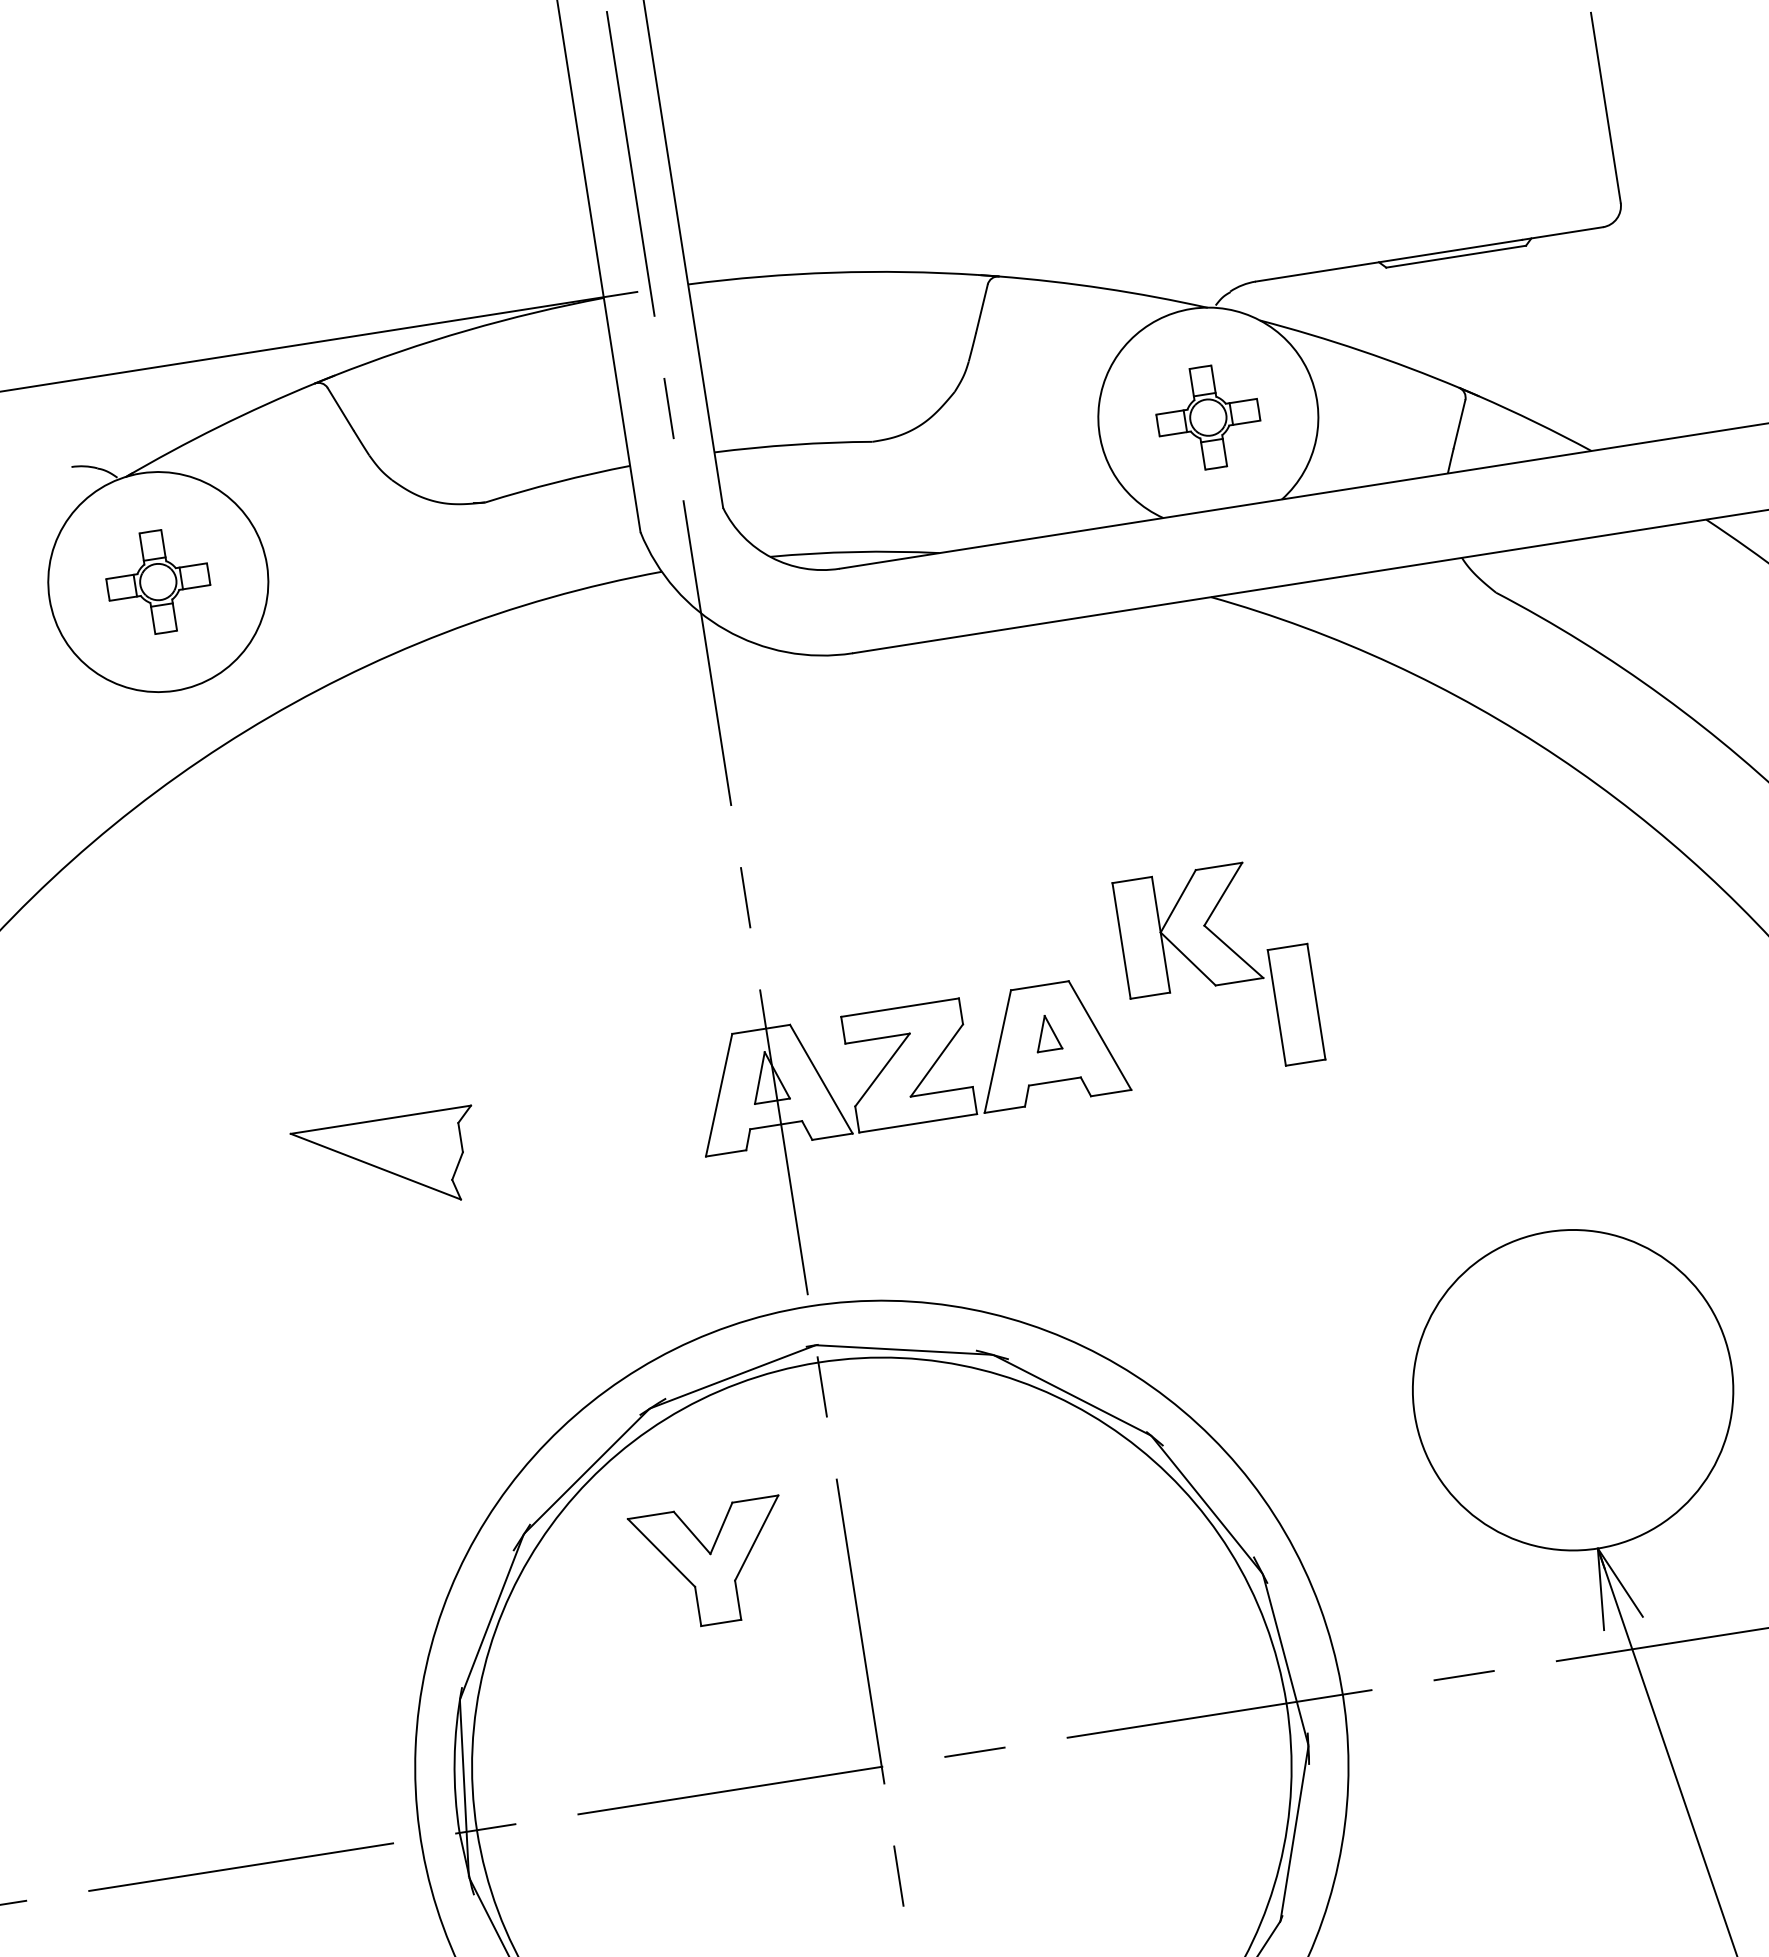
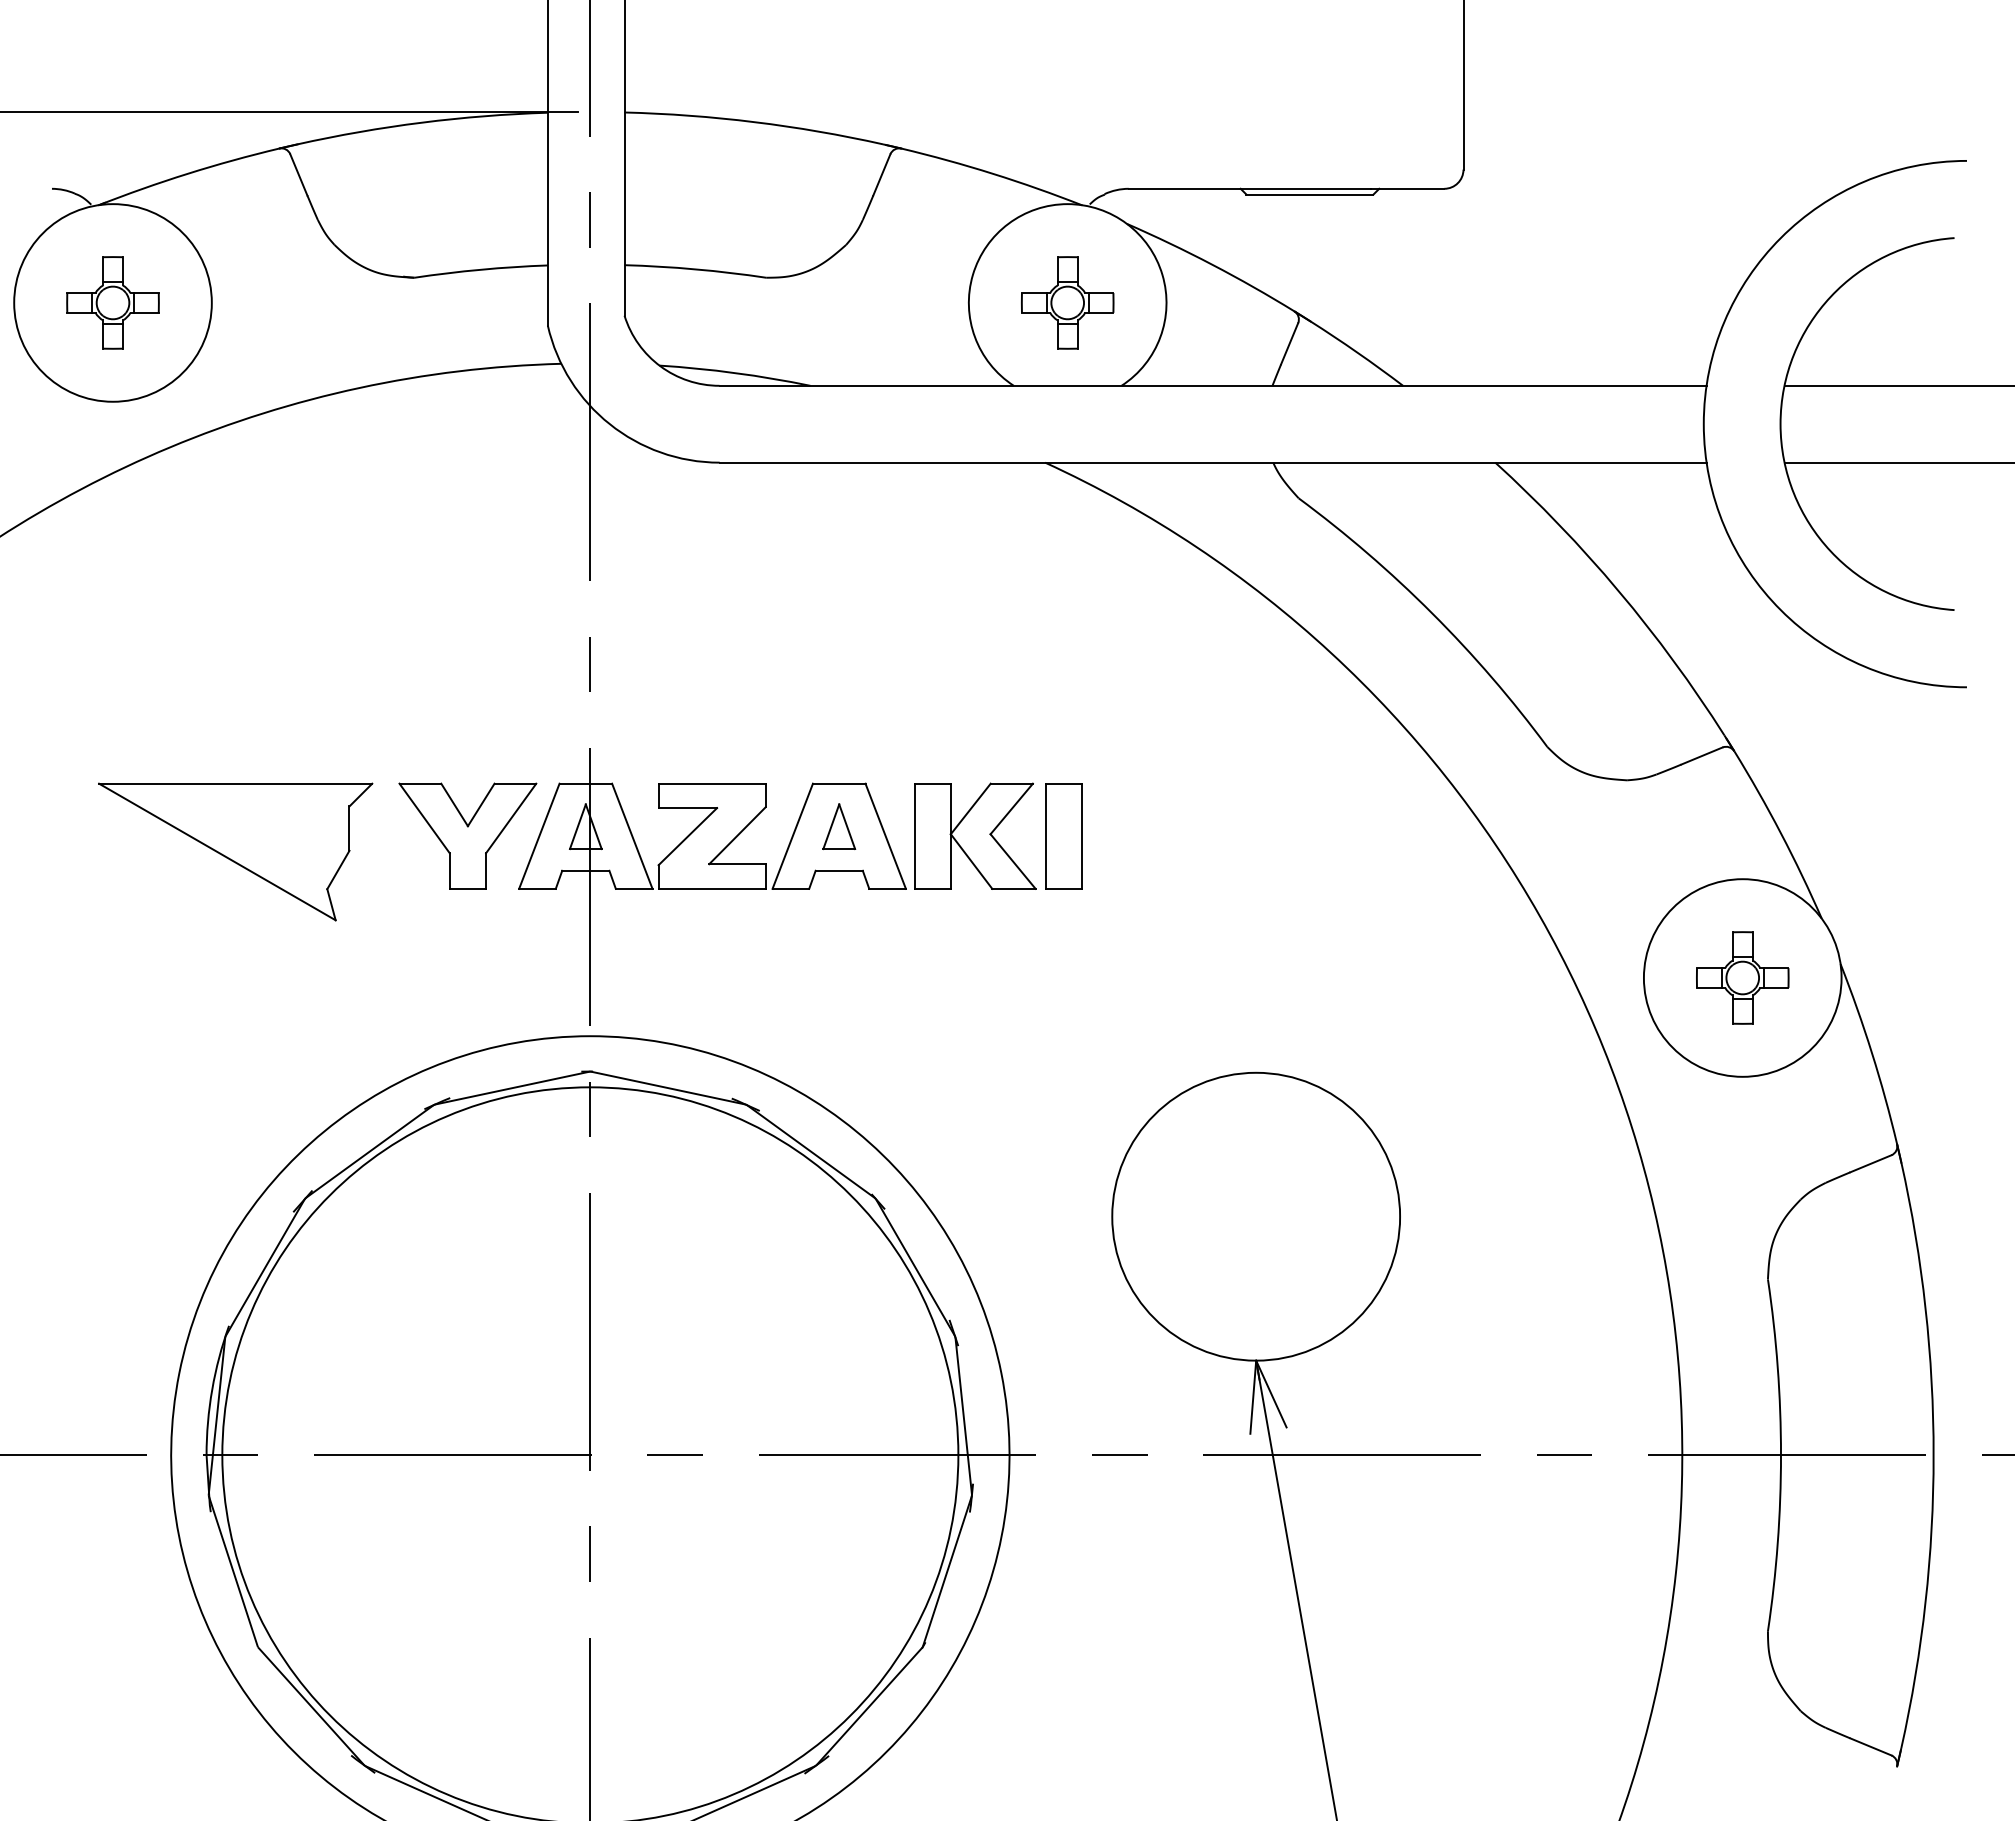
part: (1188, 929) -> (975, 835), moved
part: (1047, 1032) -> (839, 826), size x1.43
part: (387, 1164) -> (235, 851), size x1.67
part: (711, 1564) -> (467, 835), moved

